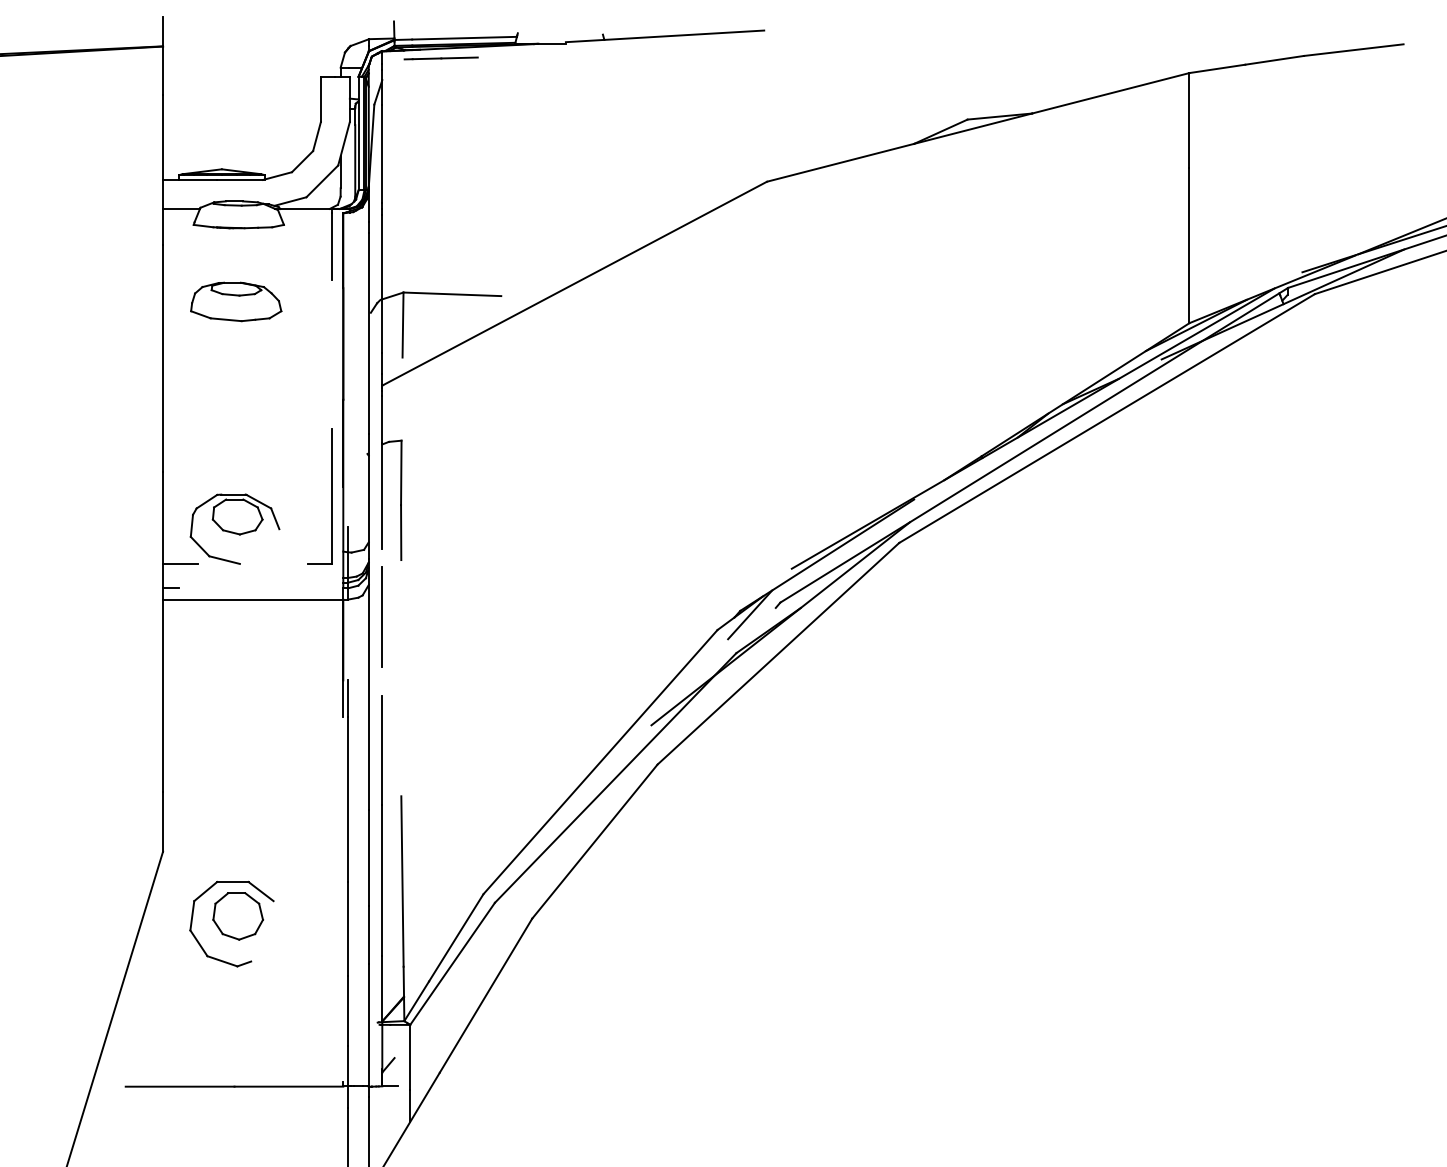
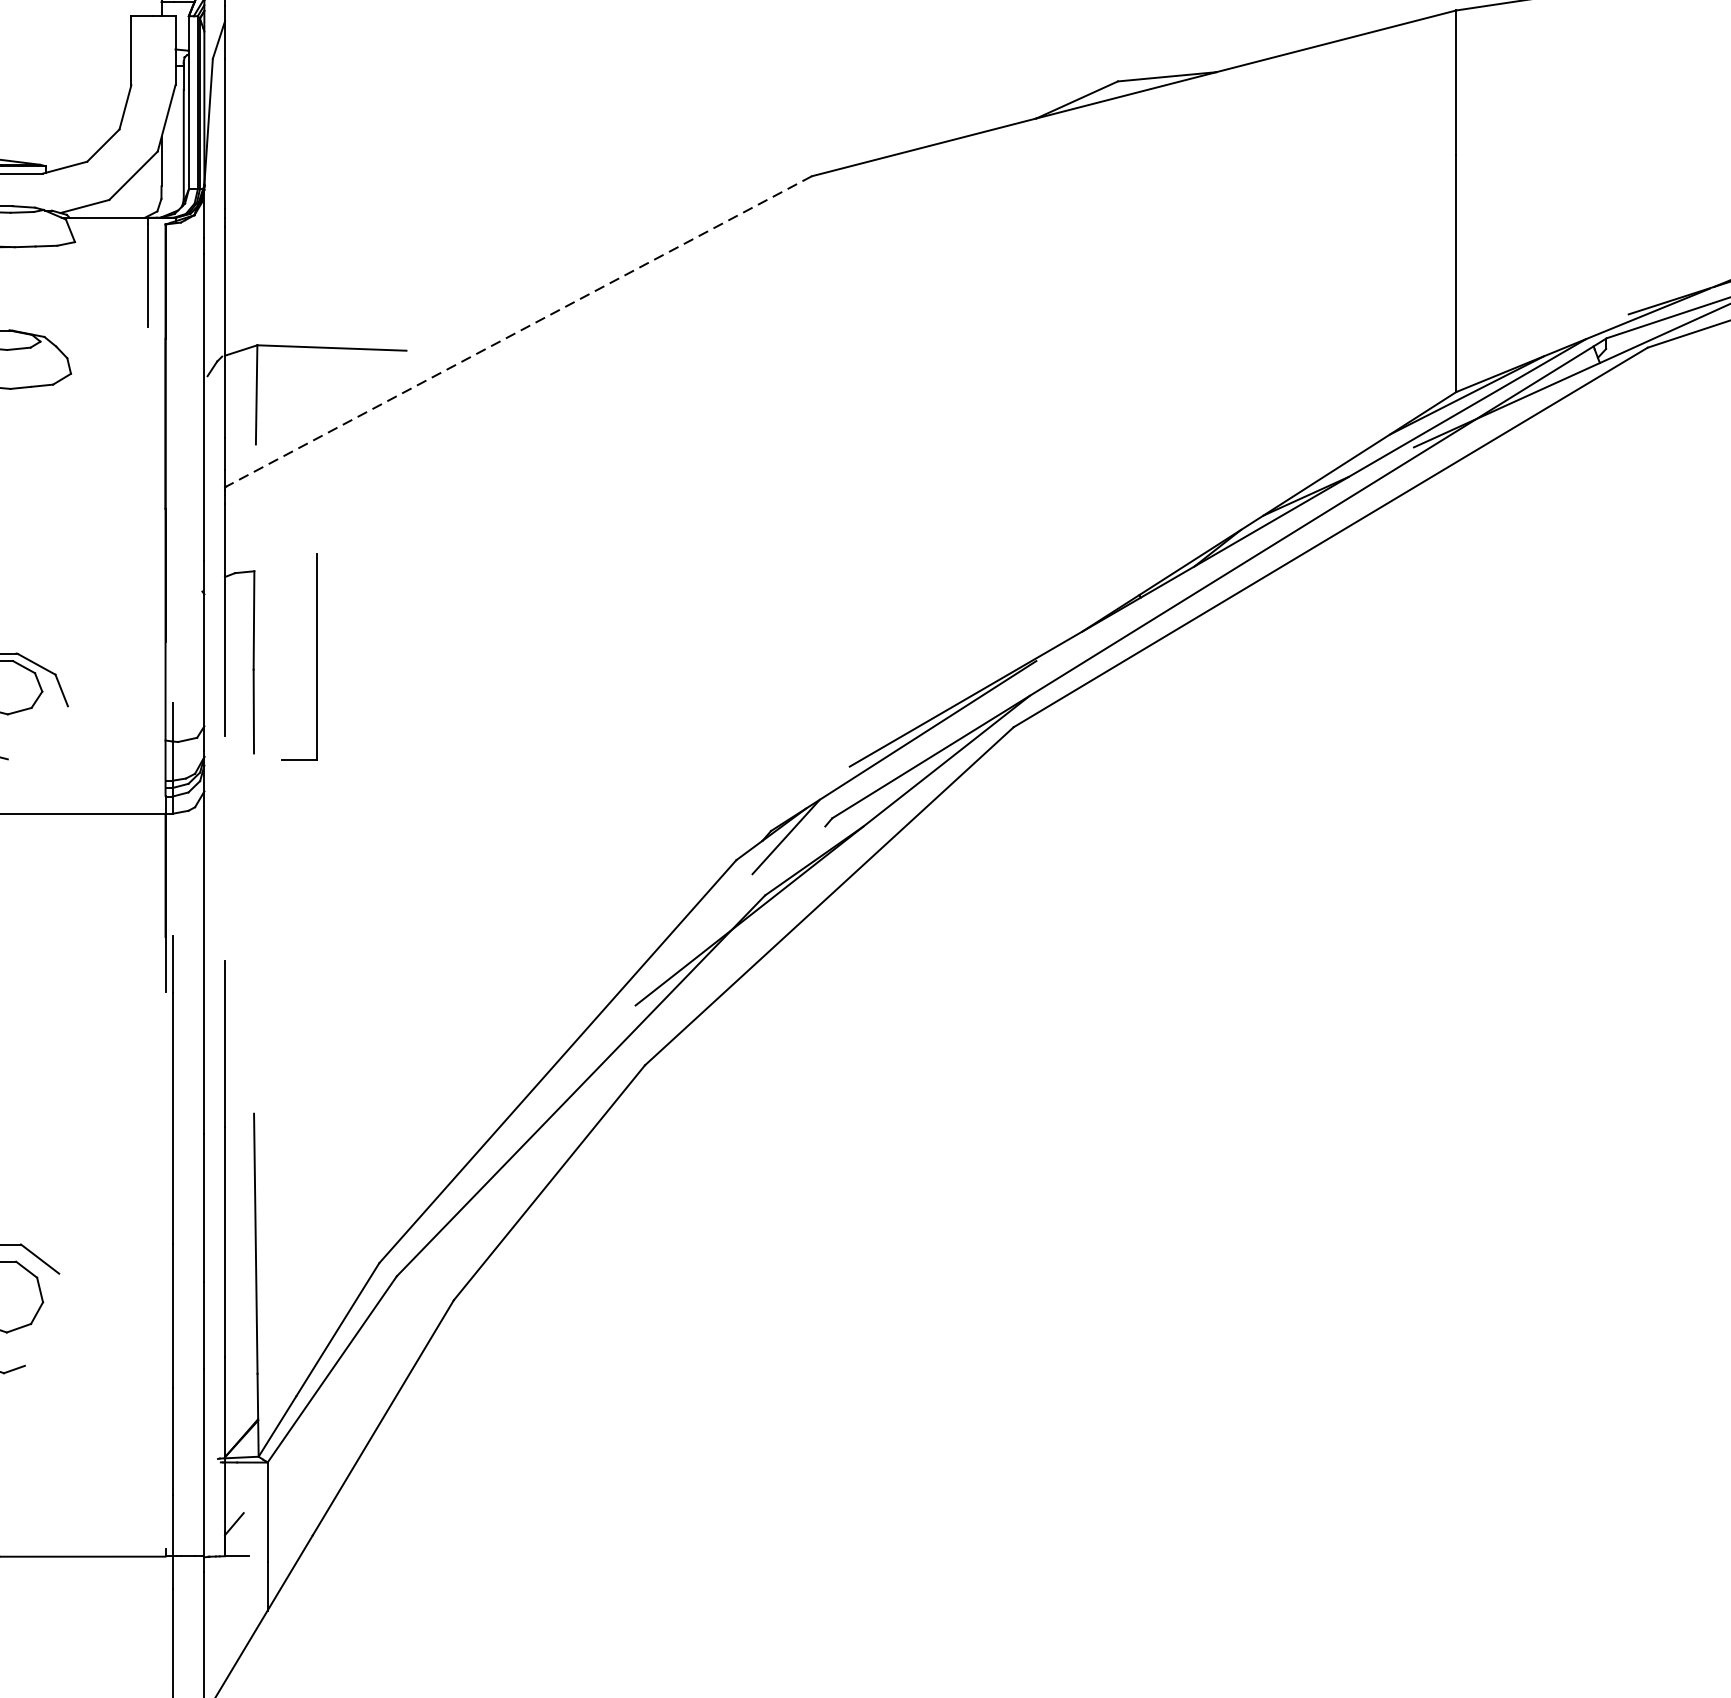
line: (574, 283) -> (518, 331), solid -> dashed
part: (331, 496) -> (316, 656), moved
line: (382, 616) -> (225, 839), removed

